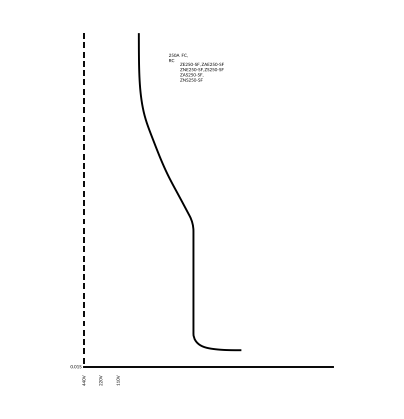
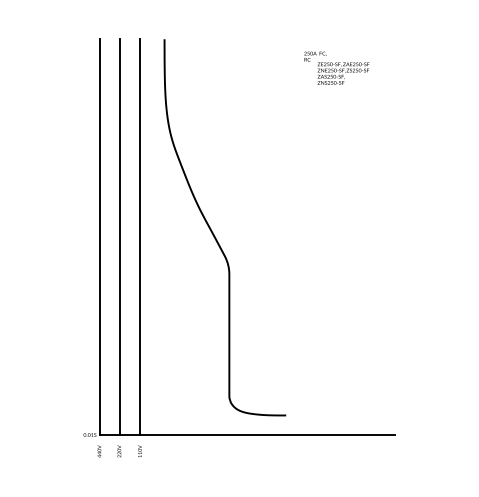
text: (196, 67) -> (336, 67), moved
line: (84, 200) -> (99, 237), dashed -> solid
line: (100, 200) -> (119, 237), added
line: (117, 200) -> (139, 237), added

